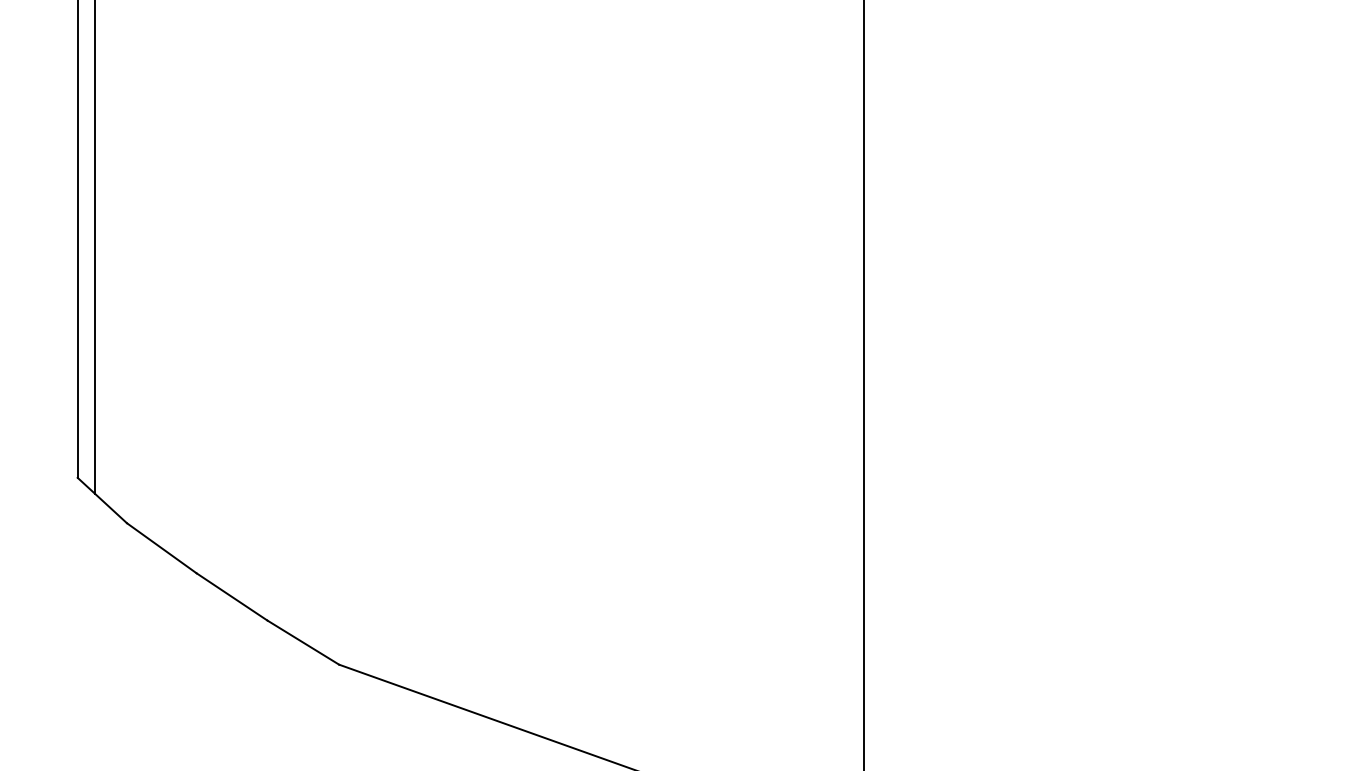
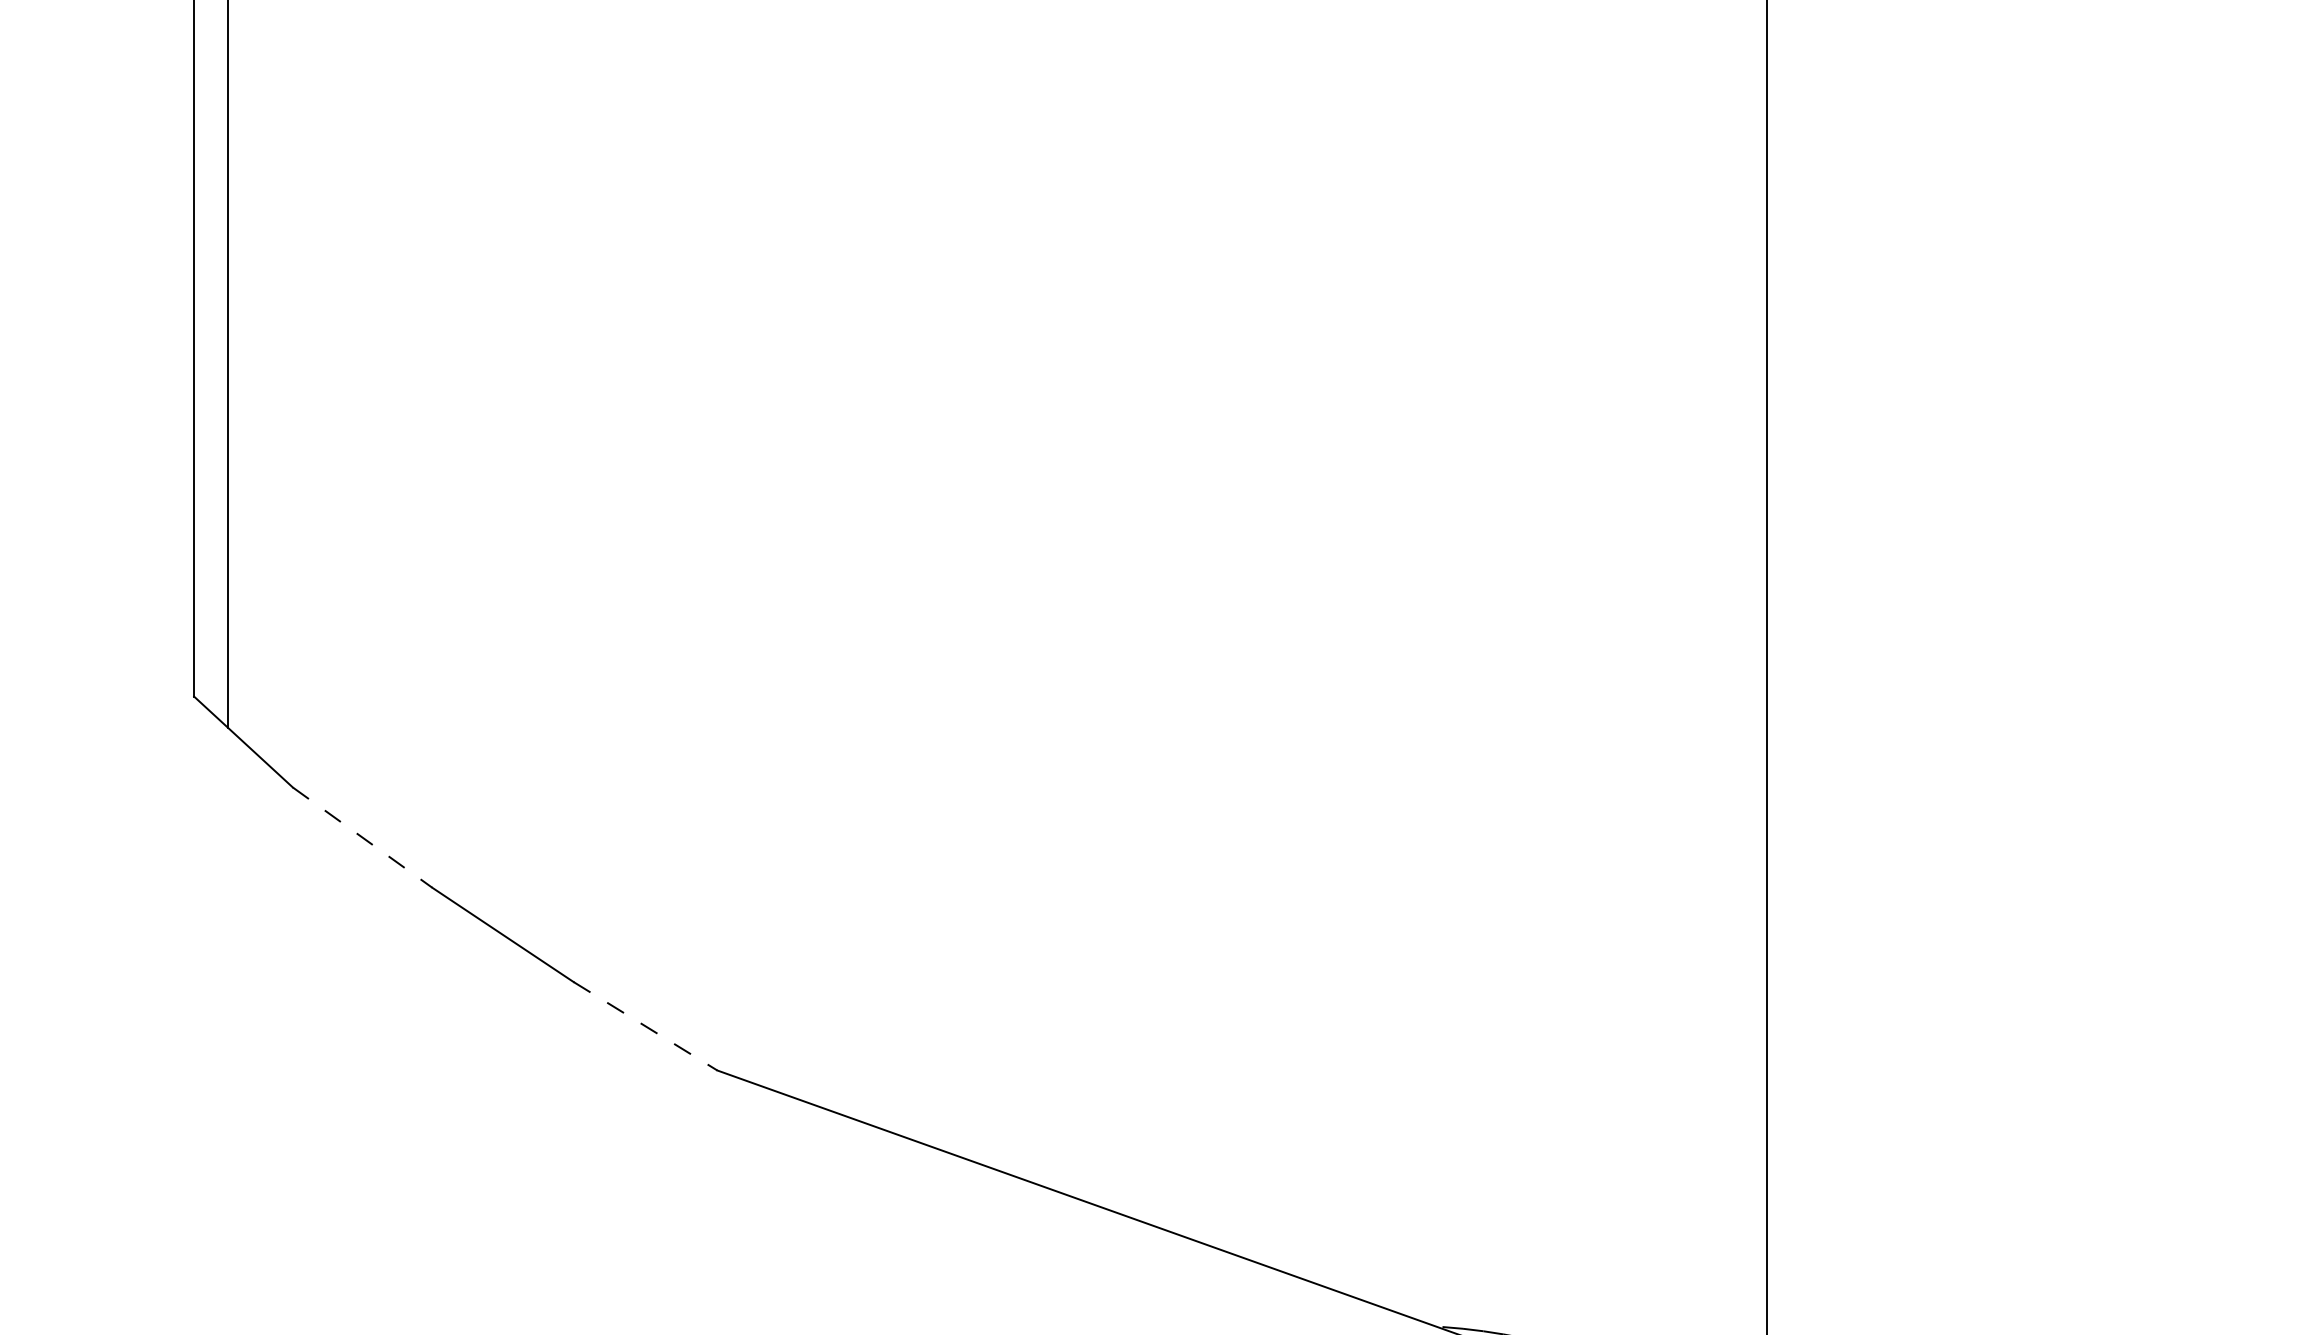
line: (161, 548) -> (361, 838), solid -> dashed
line: (303, 642) -> (646, 1026), solid -> dashed

